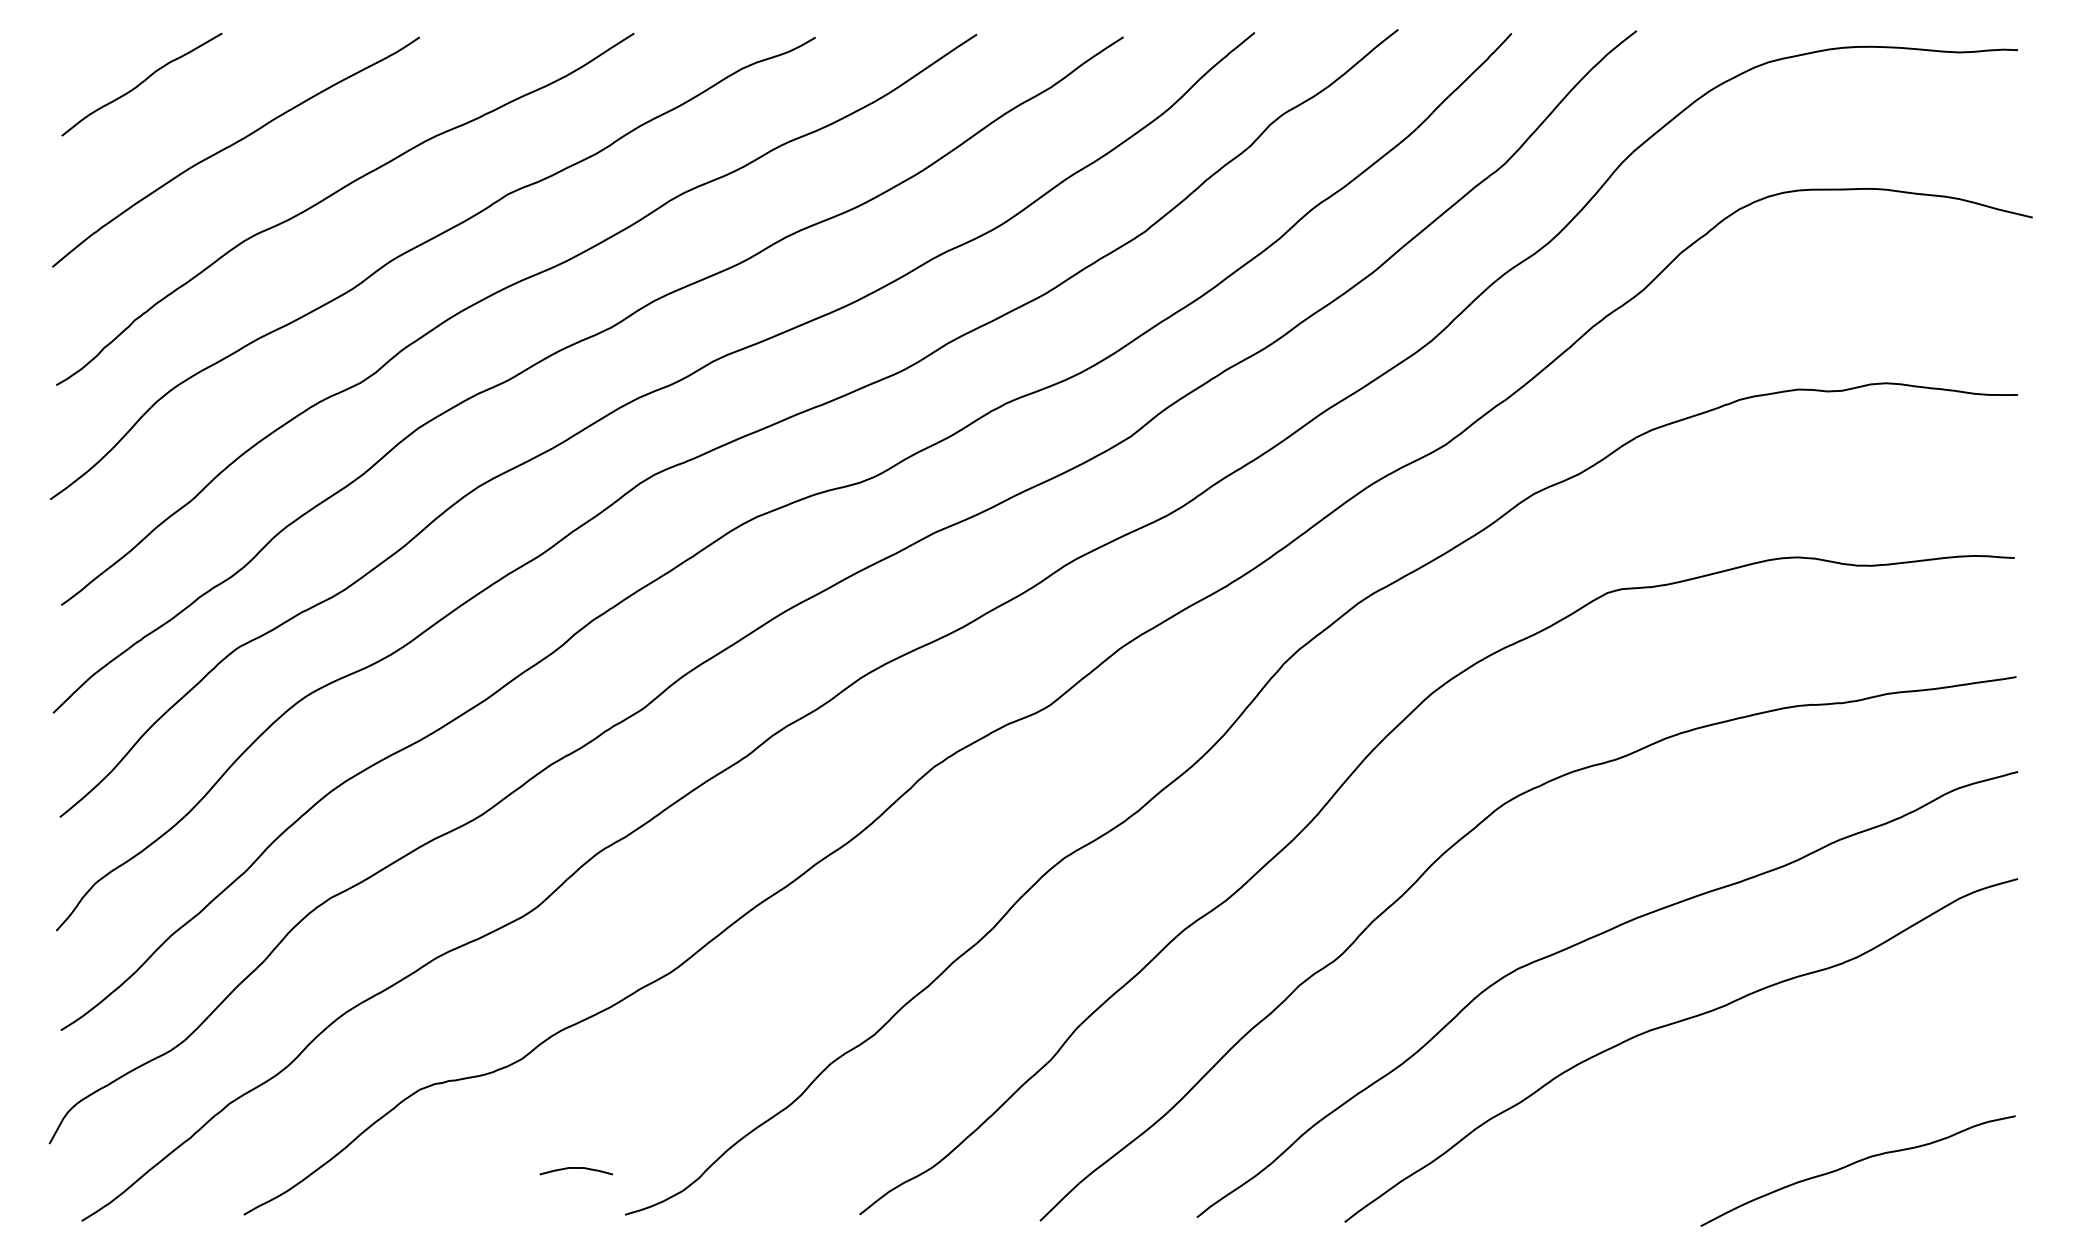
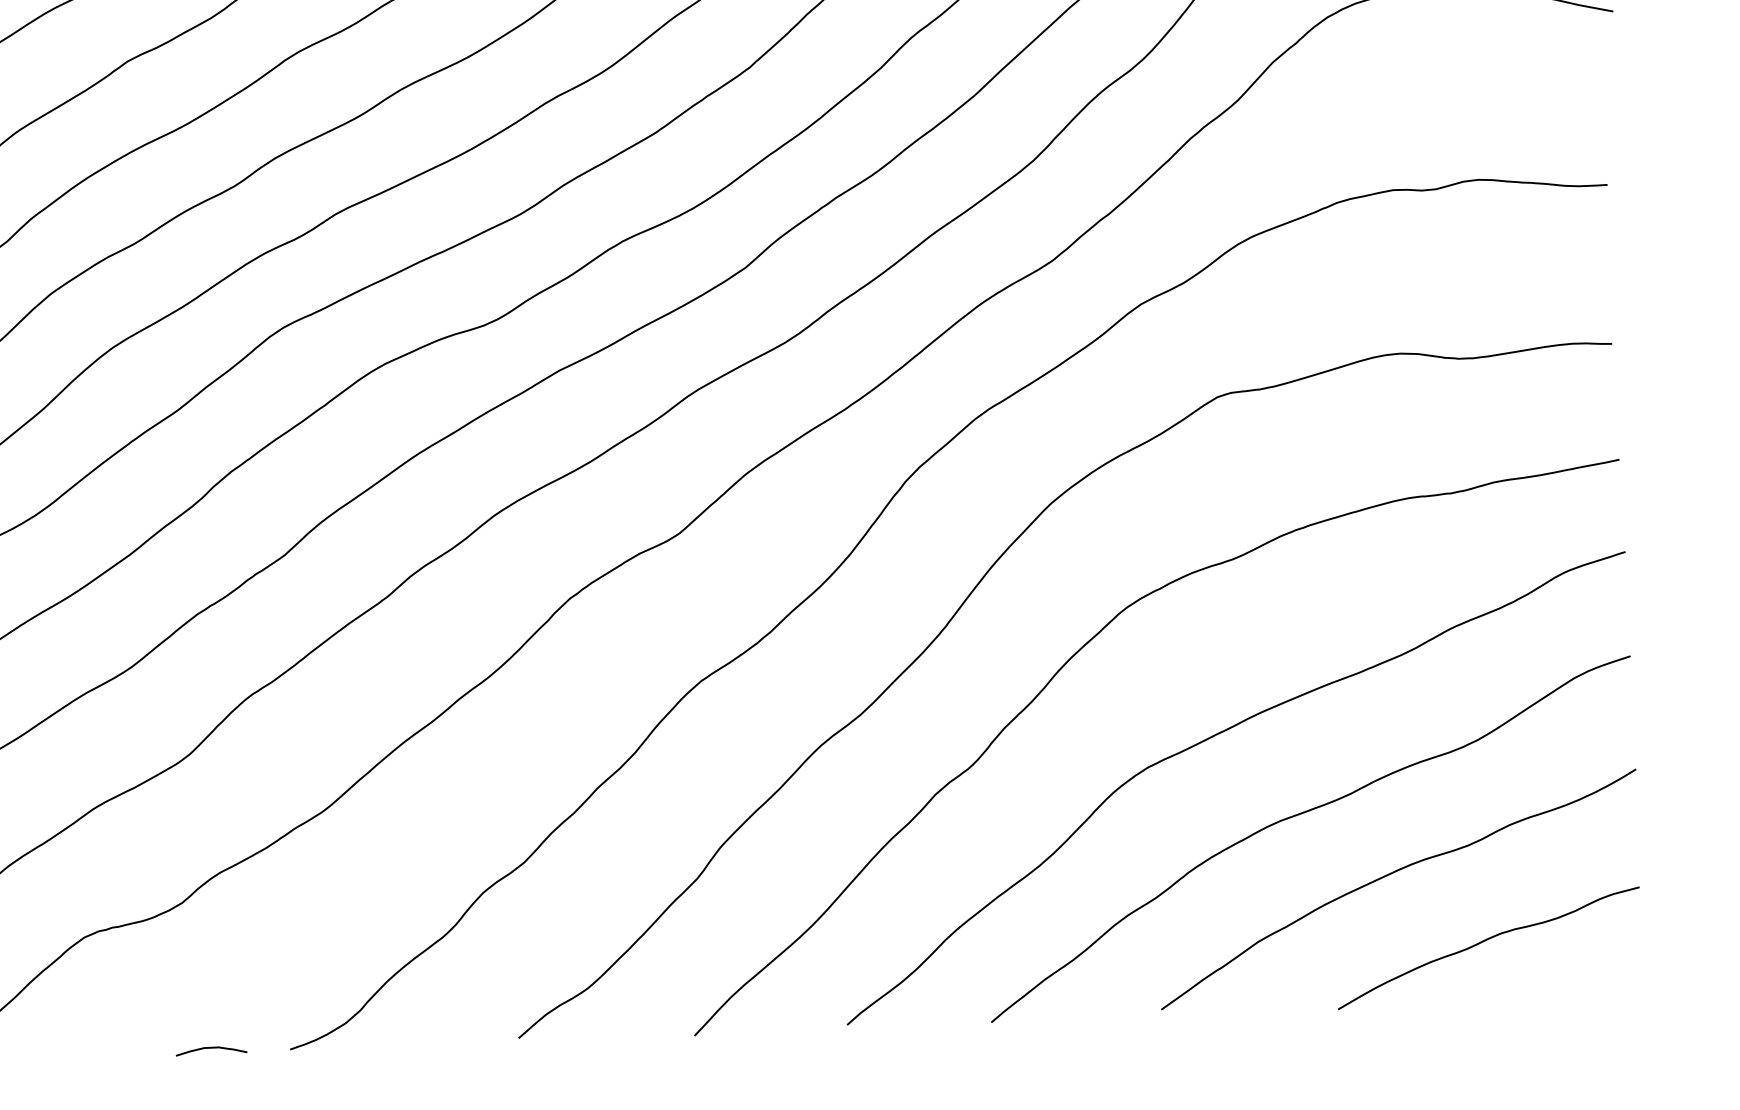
curve: (1760, 1091) -> (1389, 875), added
curve: (575, 1168) -> (210, 1048), moved

